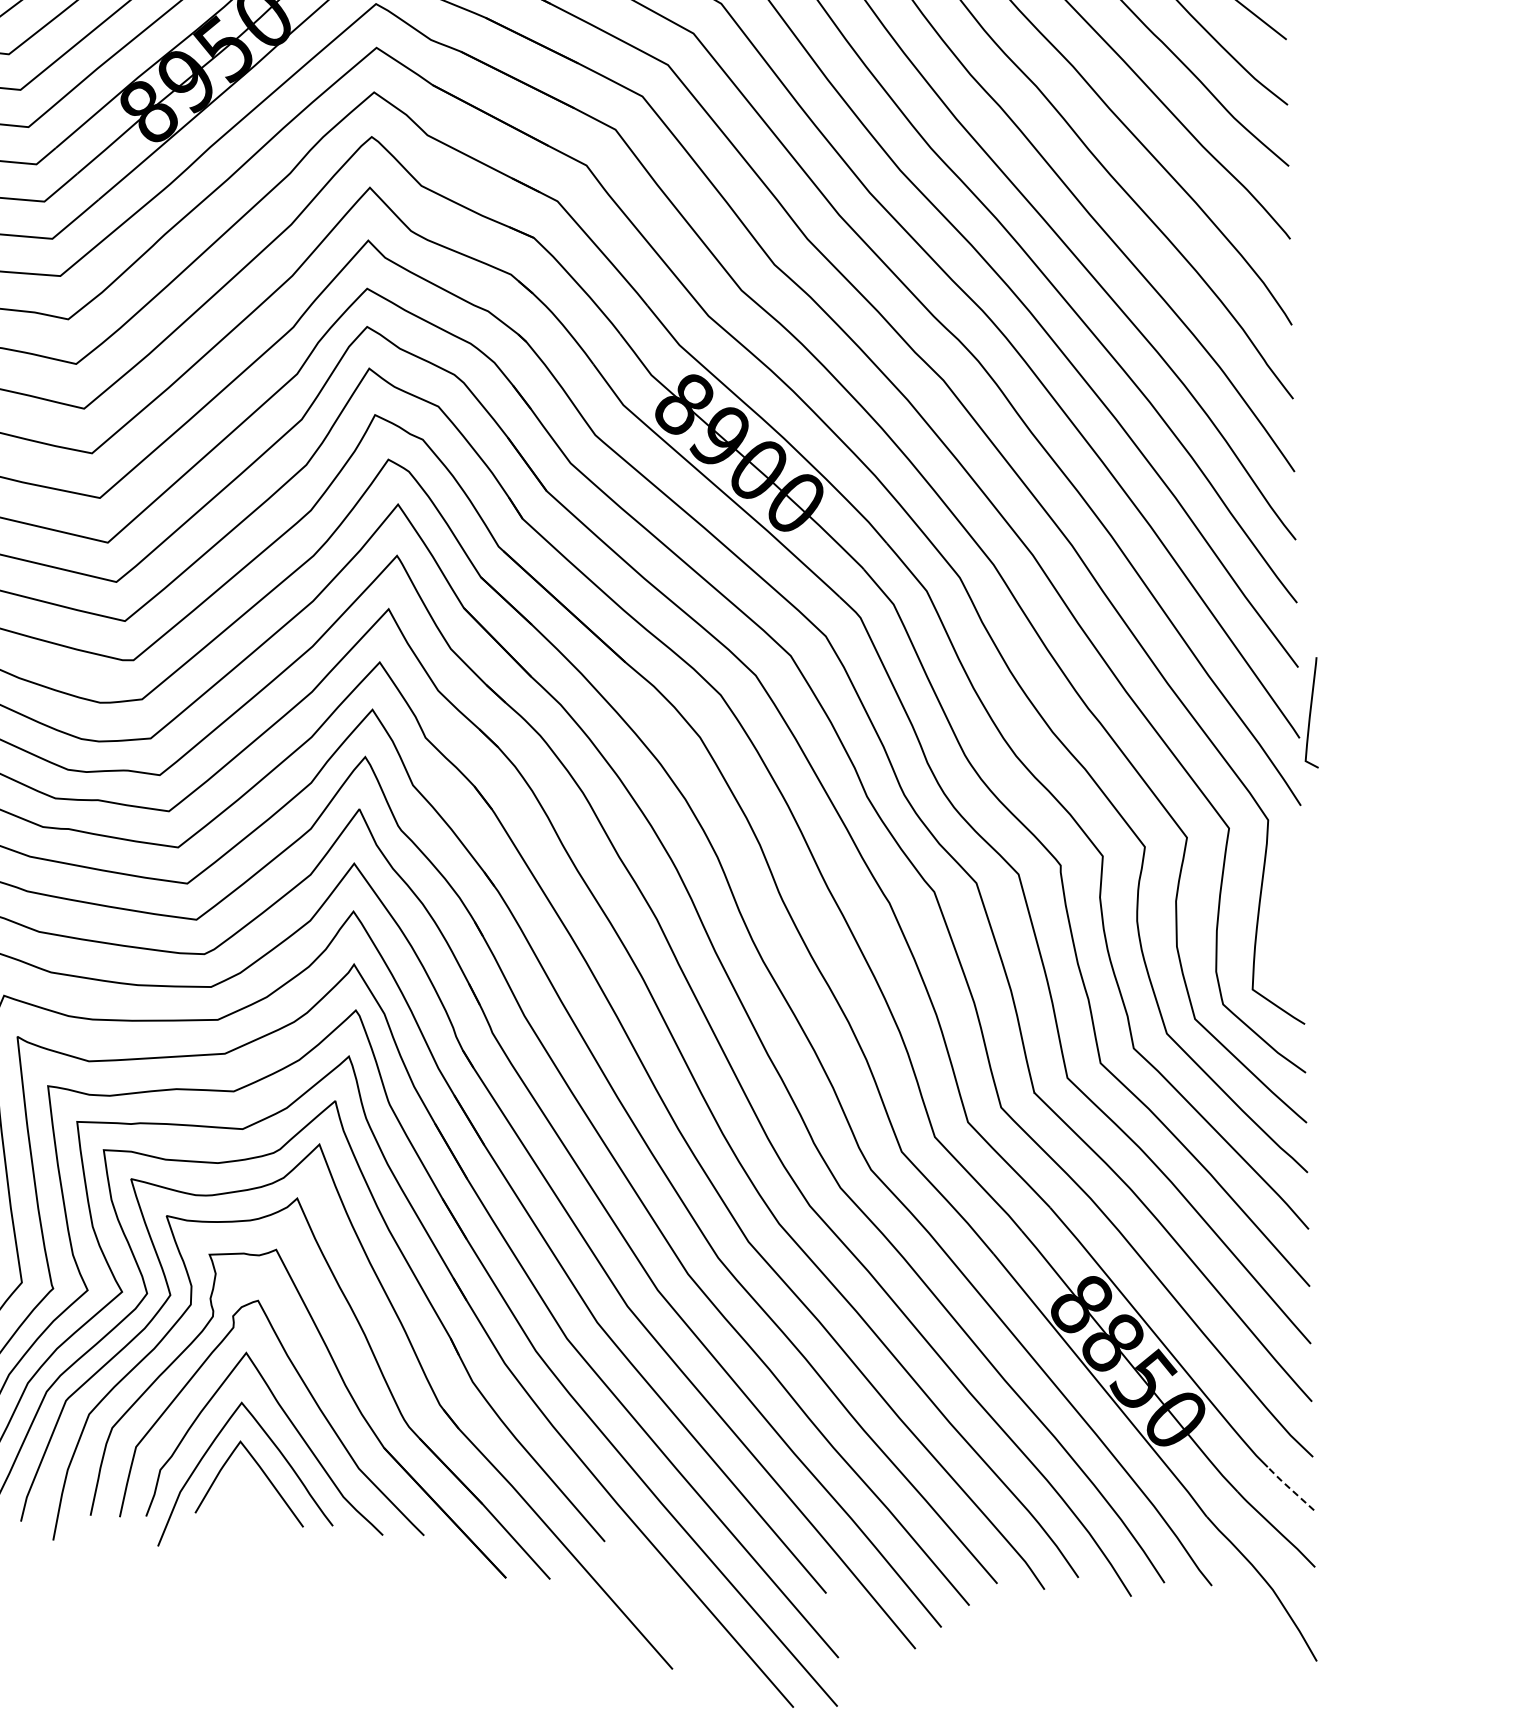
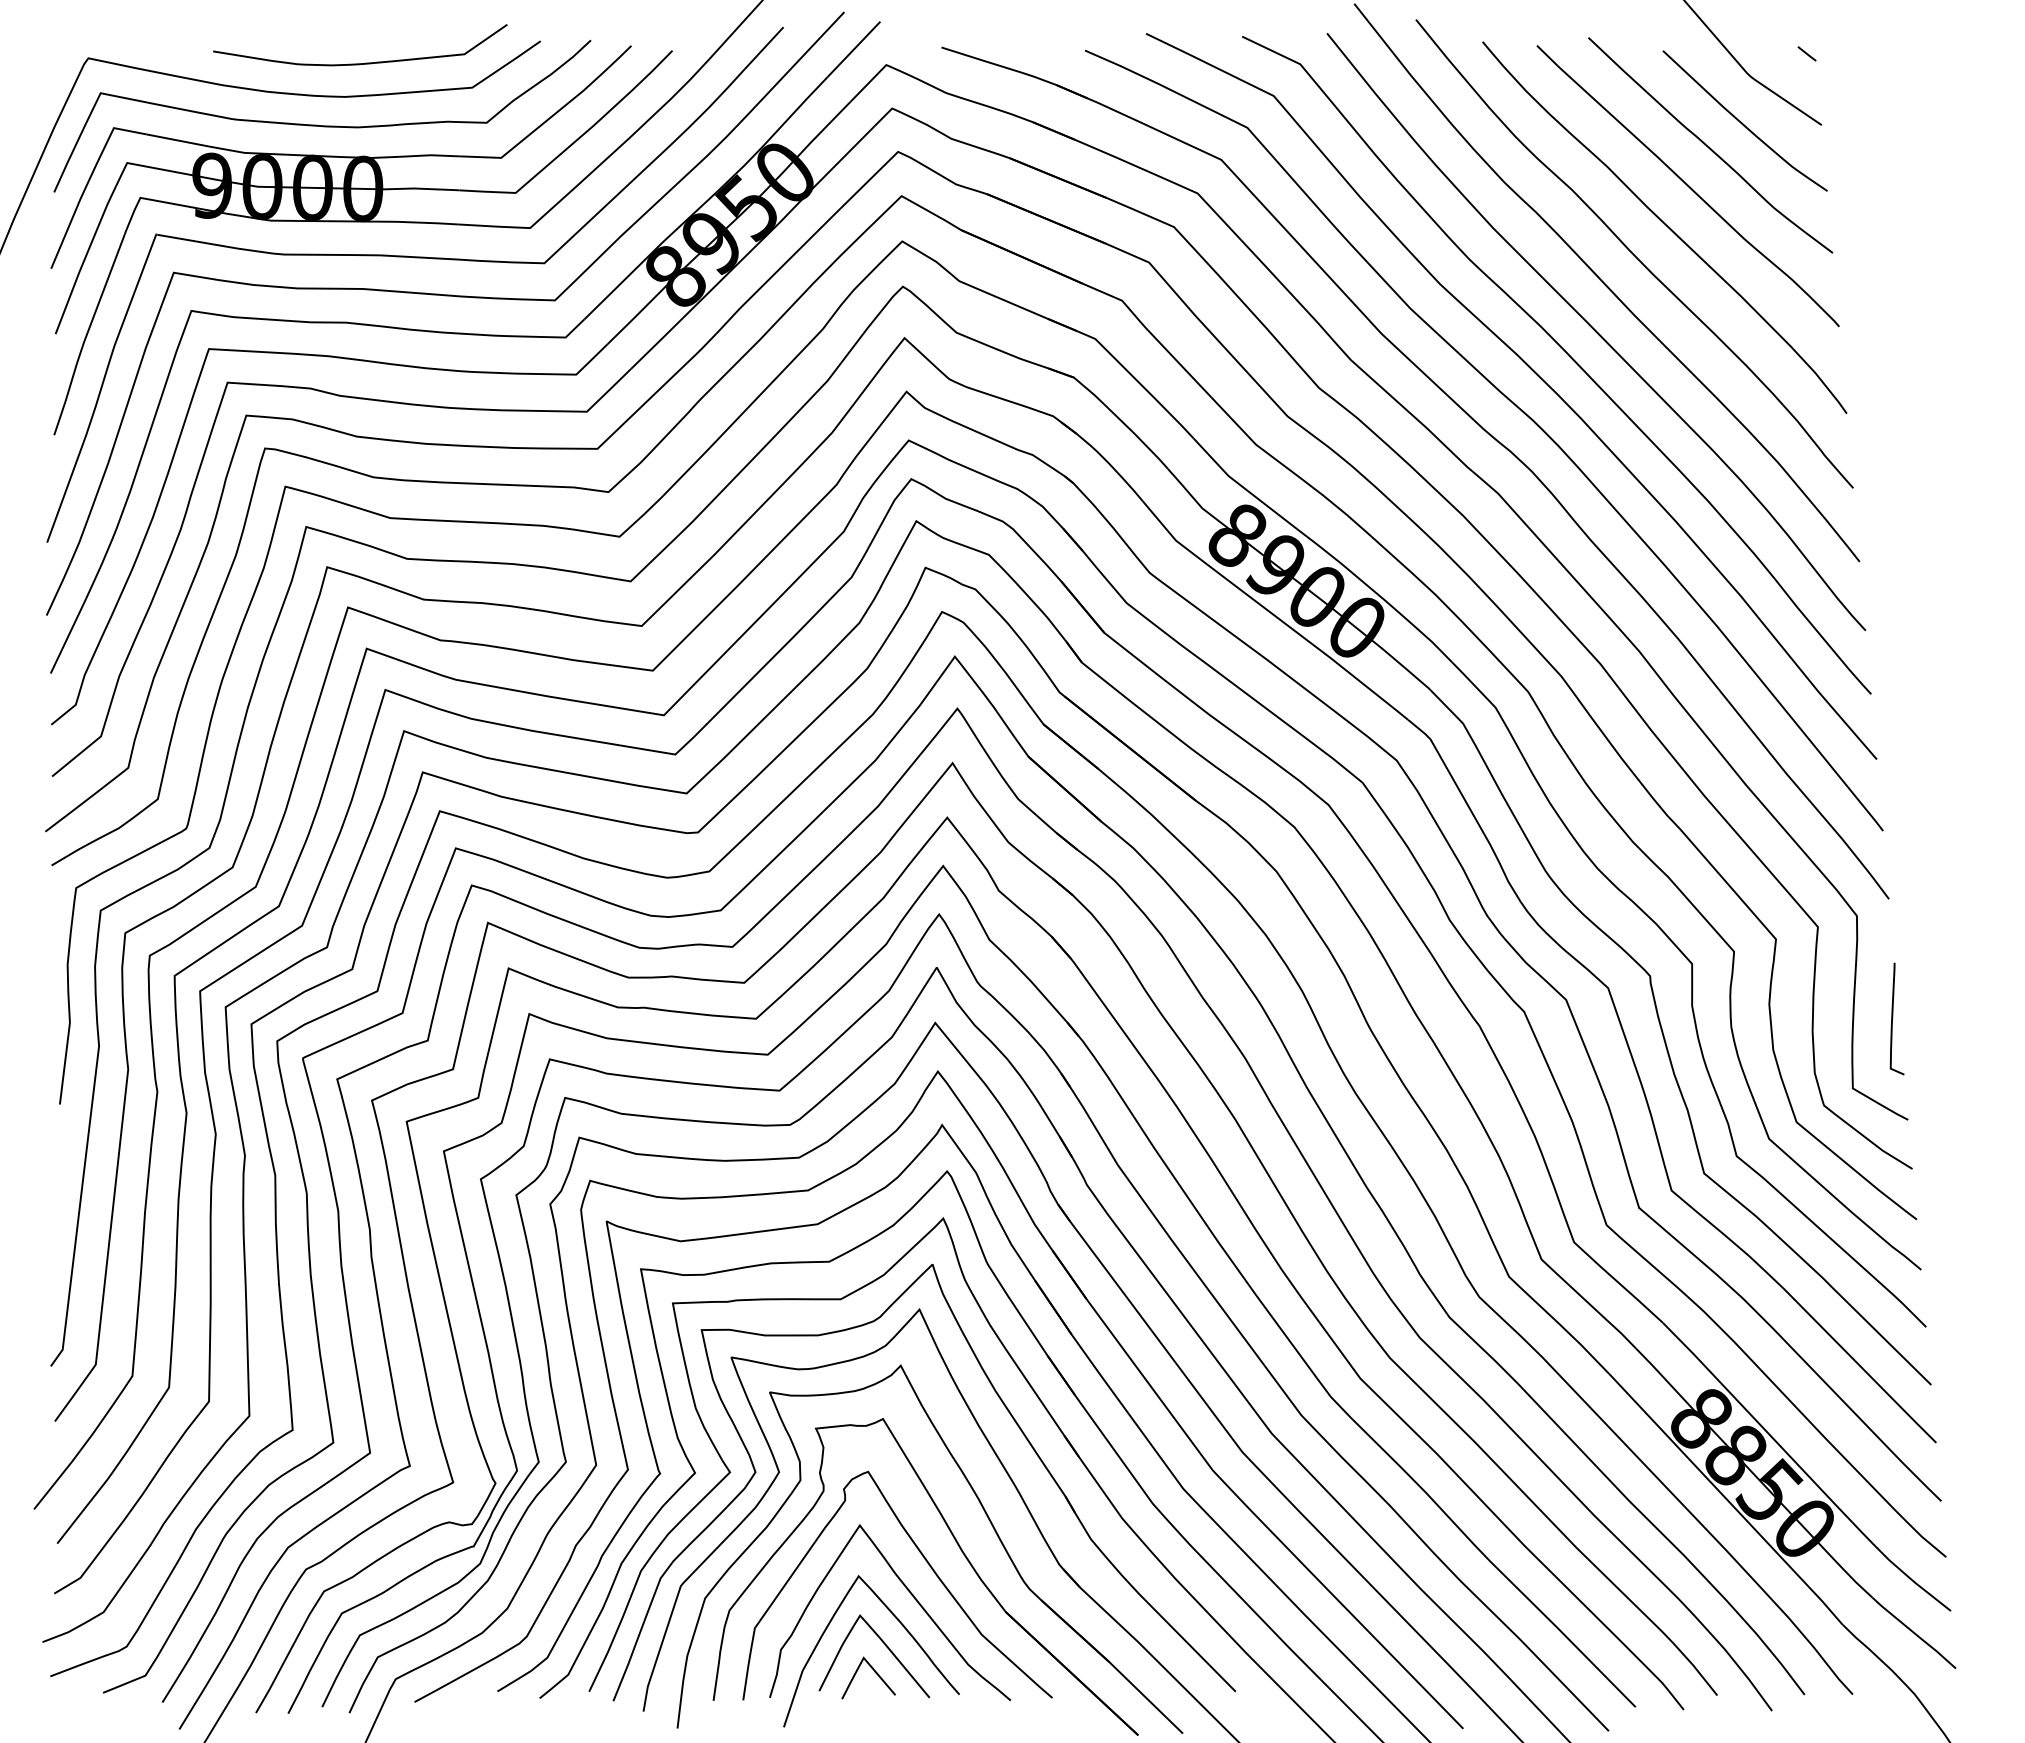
curve: (1311, 710) -> (1893, 1017), moved
line: (1289, 1488) -> (1924, 1590), dashed -> solid
curve: (250, 1498) -> (874, 1672), added

